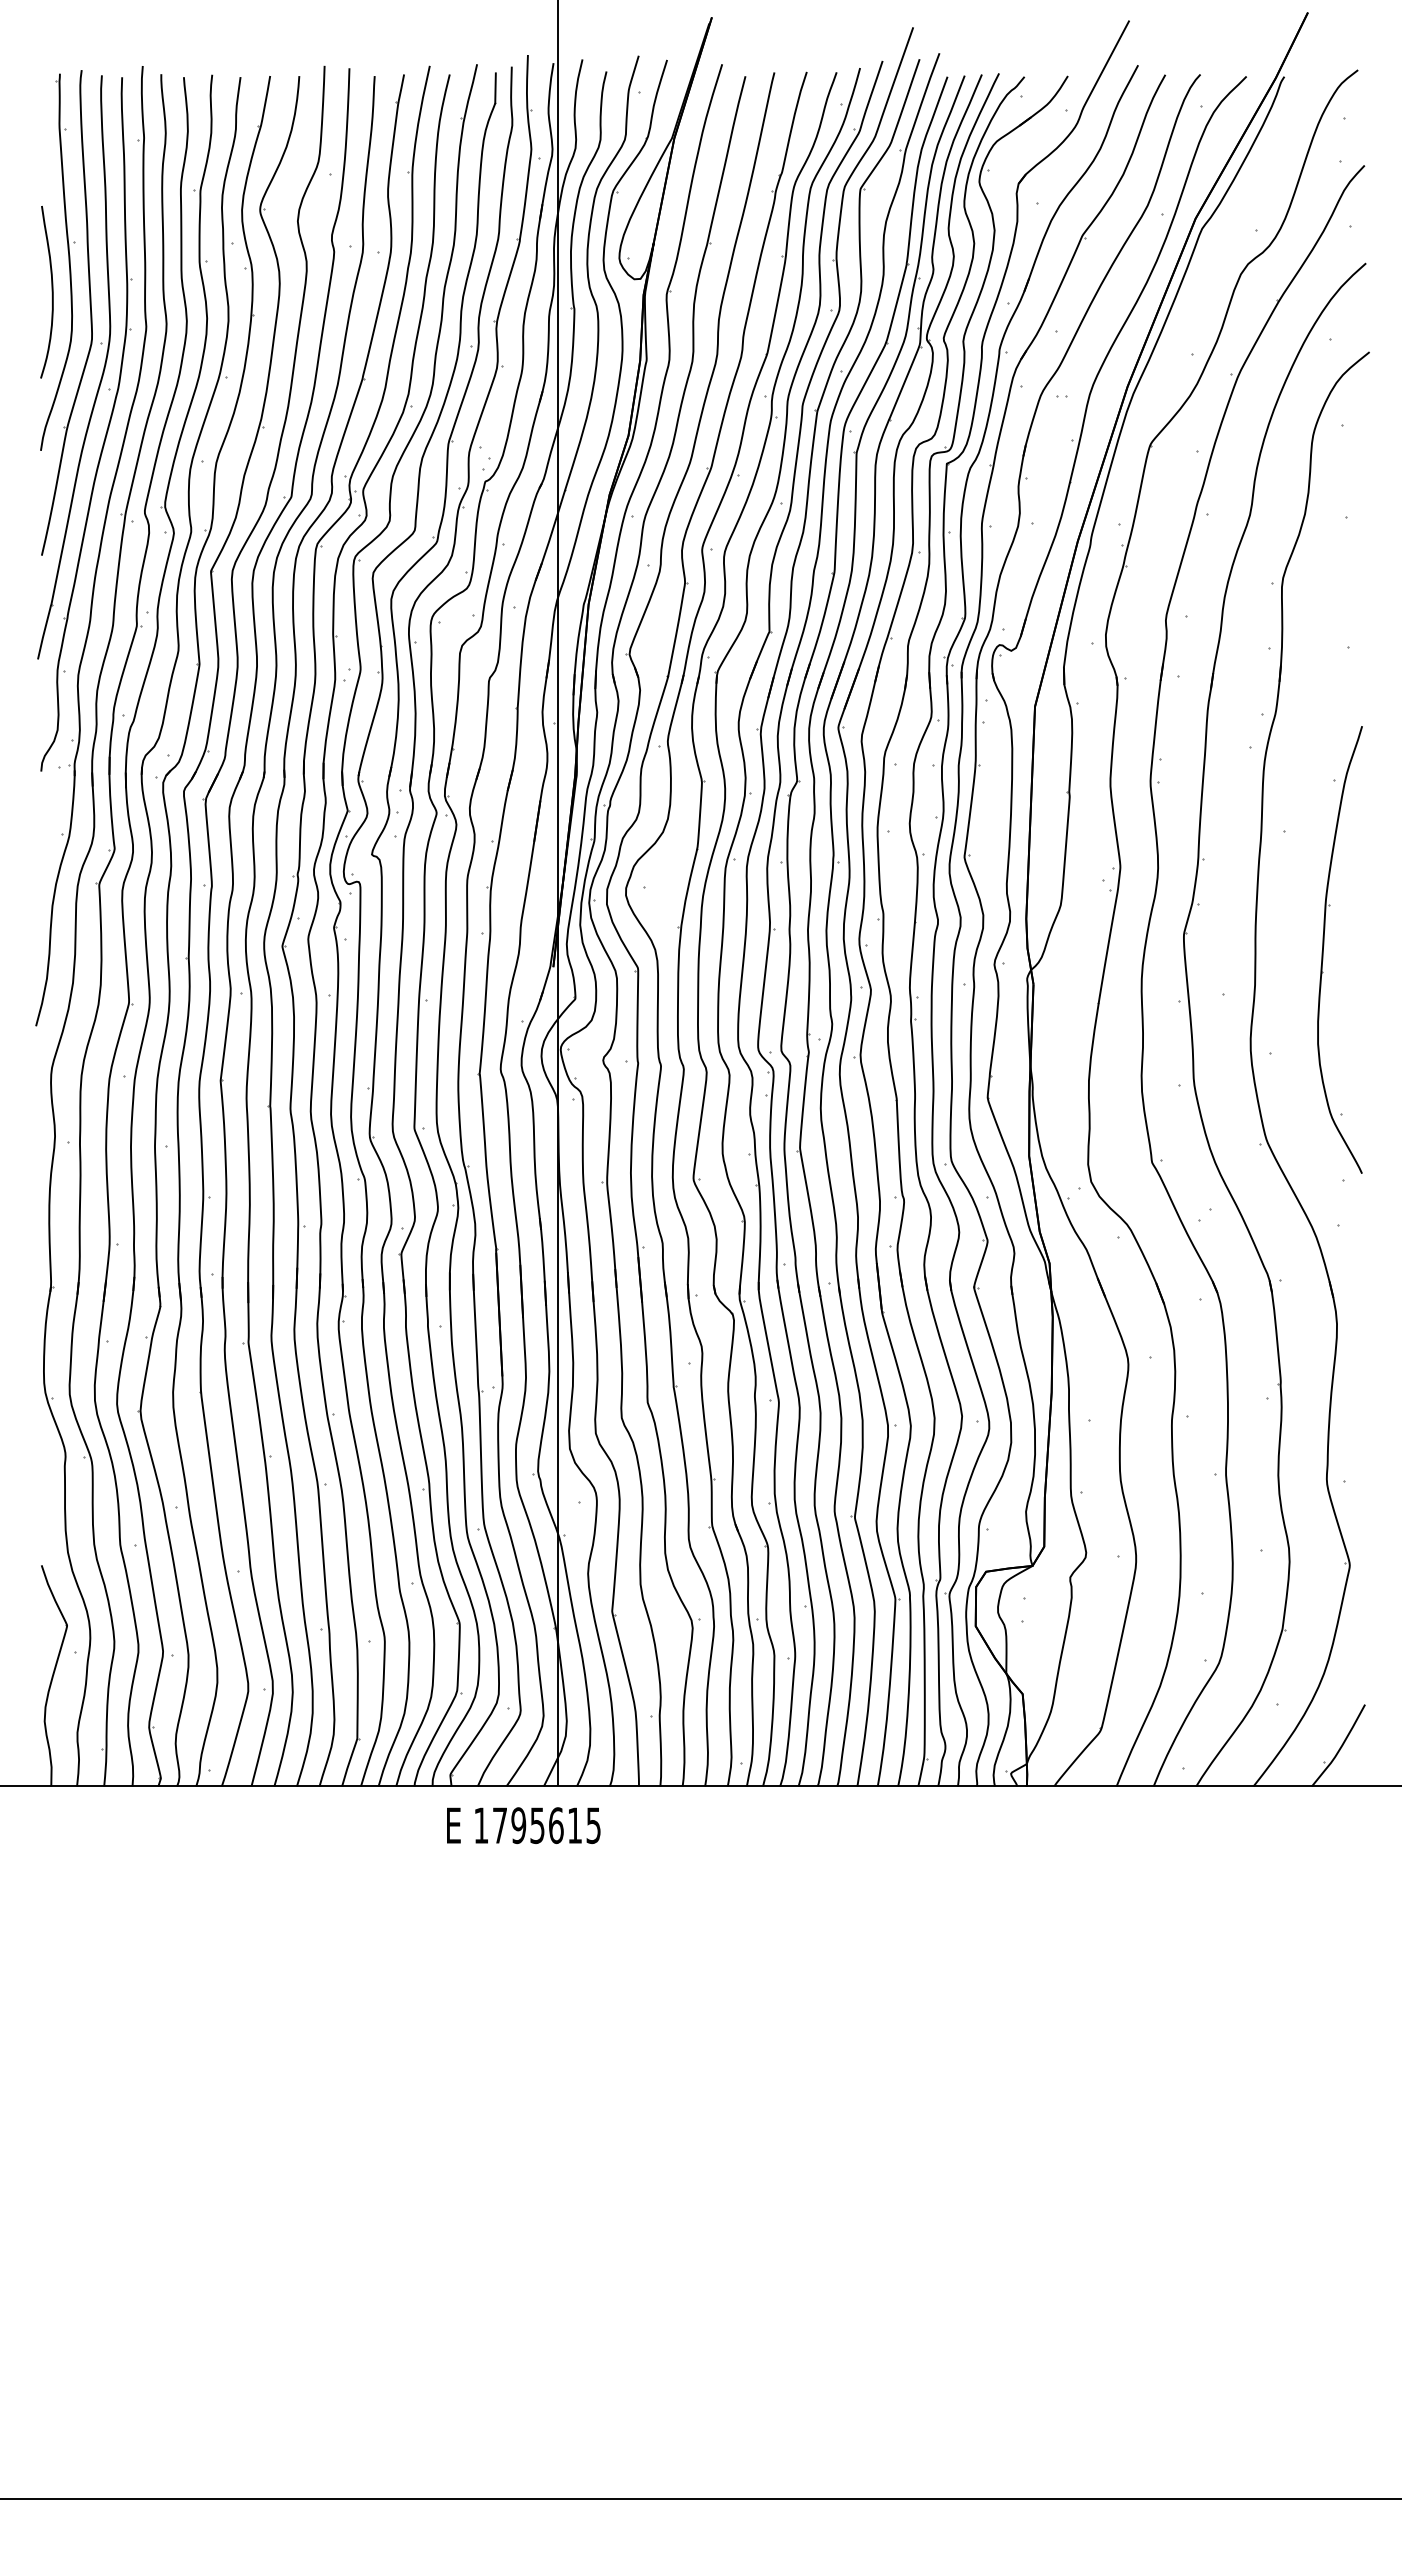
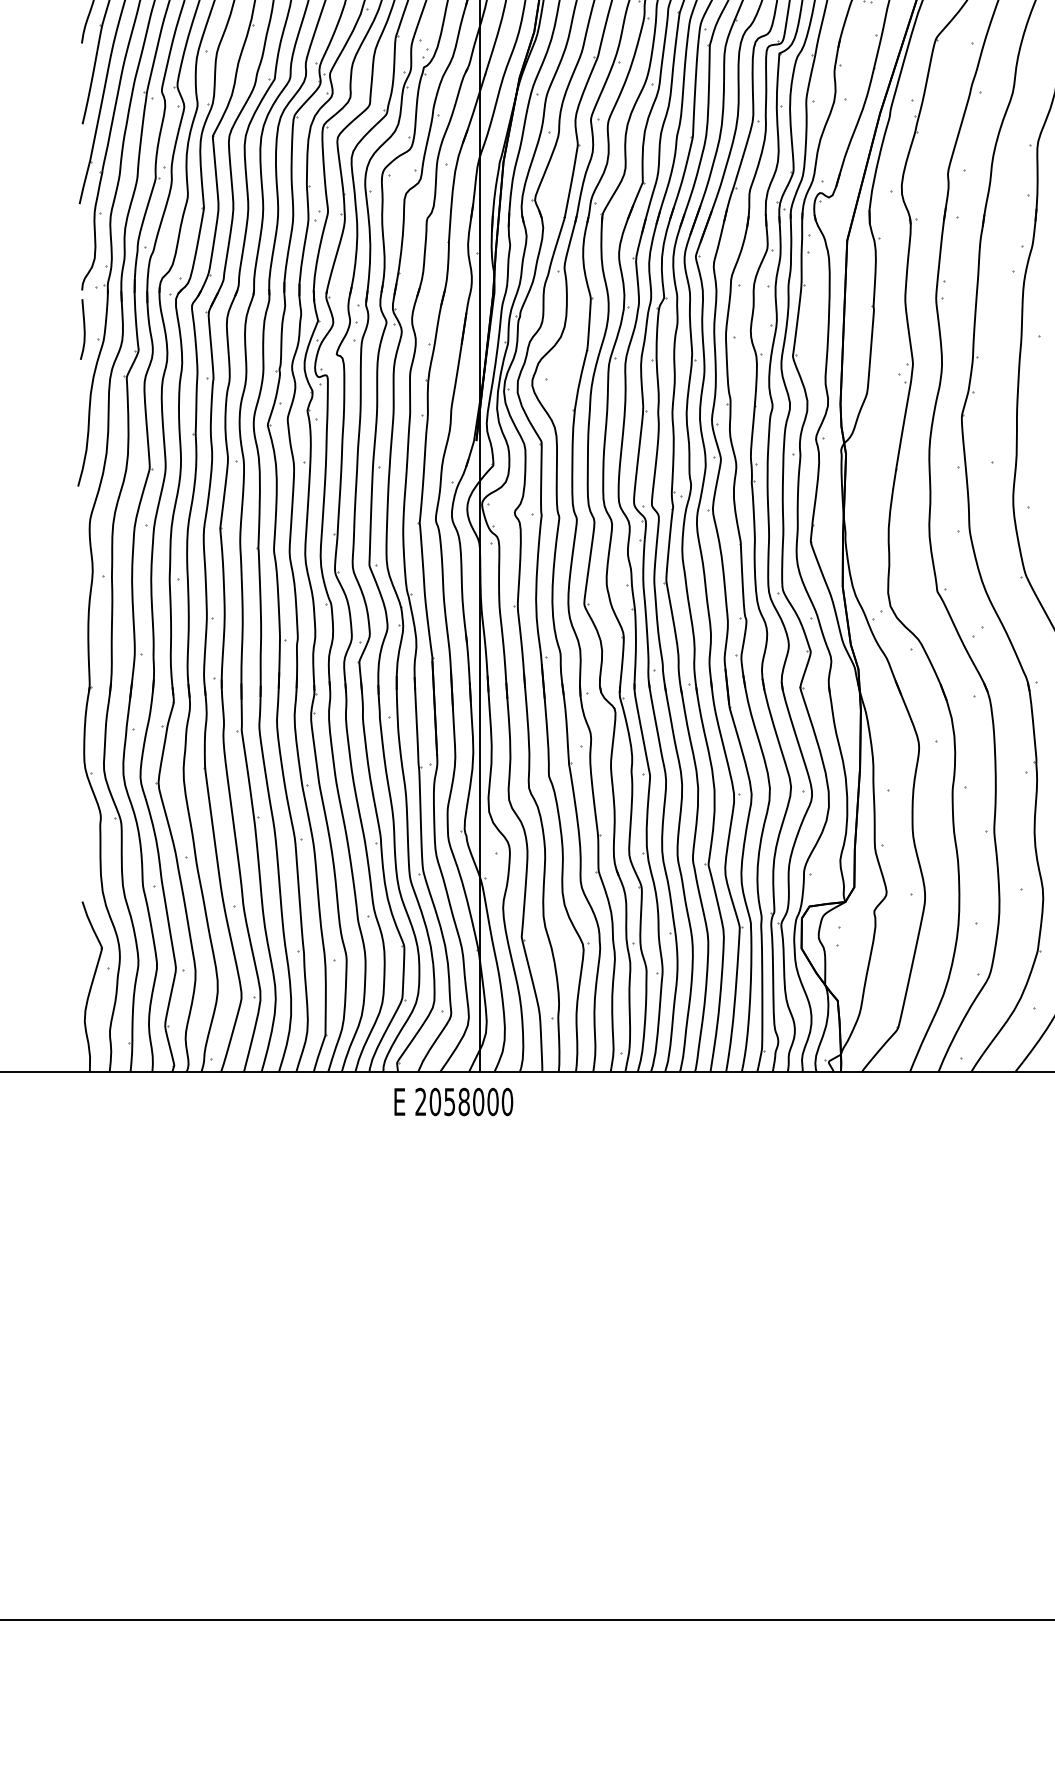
curve: (43, 822) -> (83, 329), added
text: (537, 1825) -> (464, 1101), 1795615 -> 2058000

